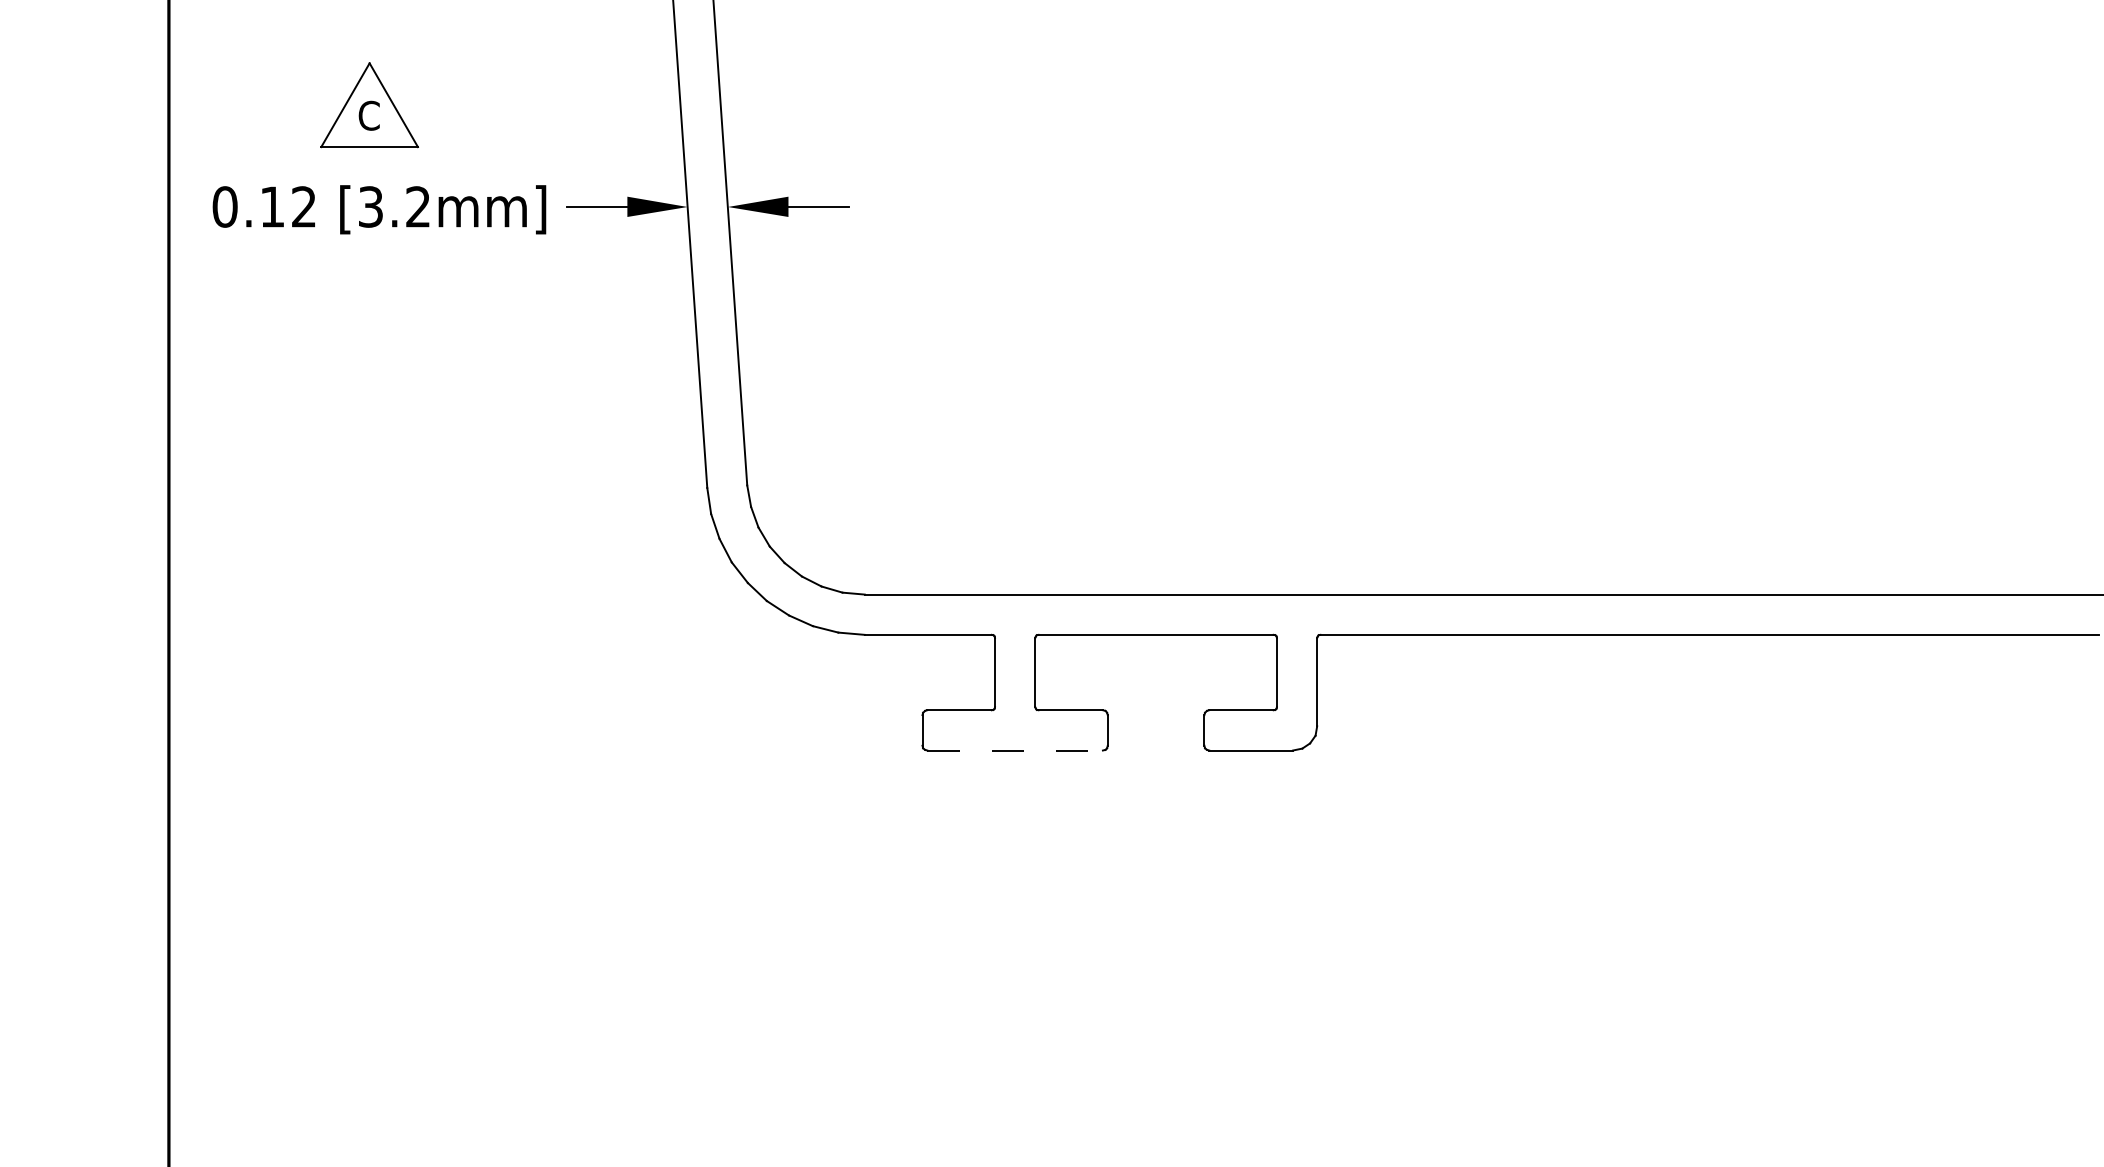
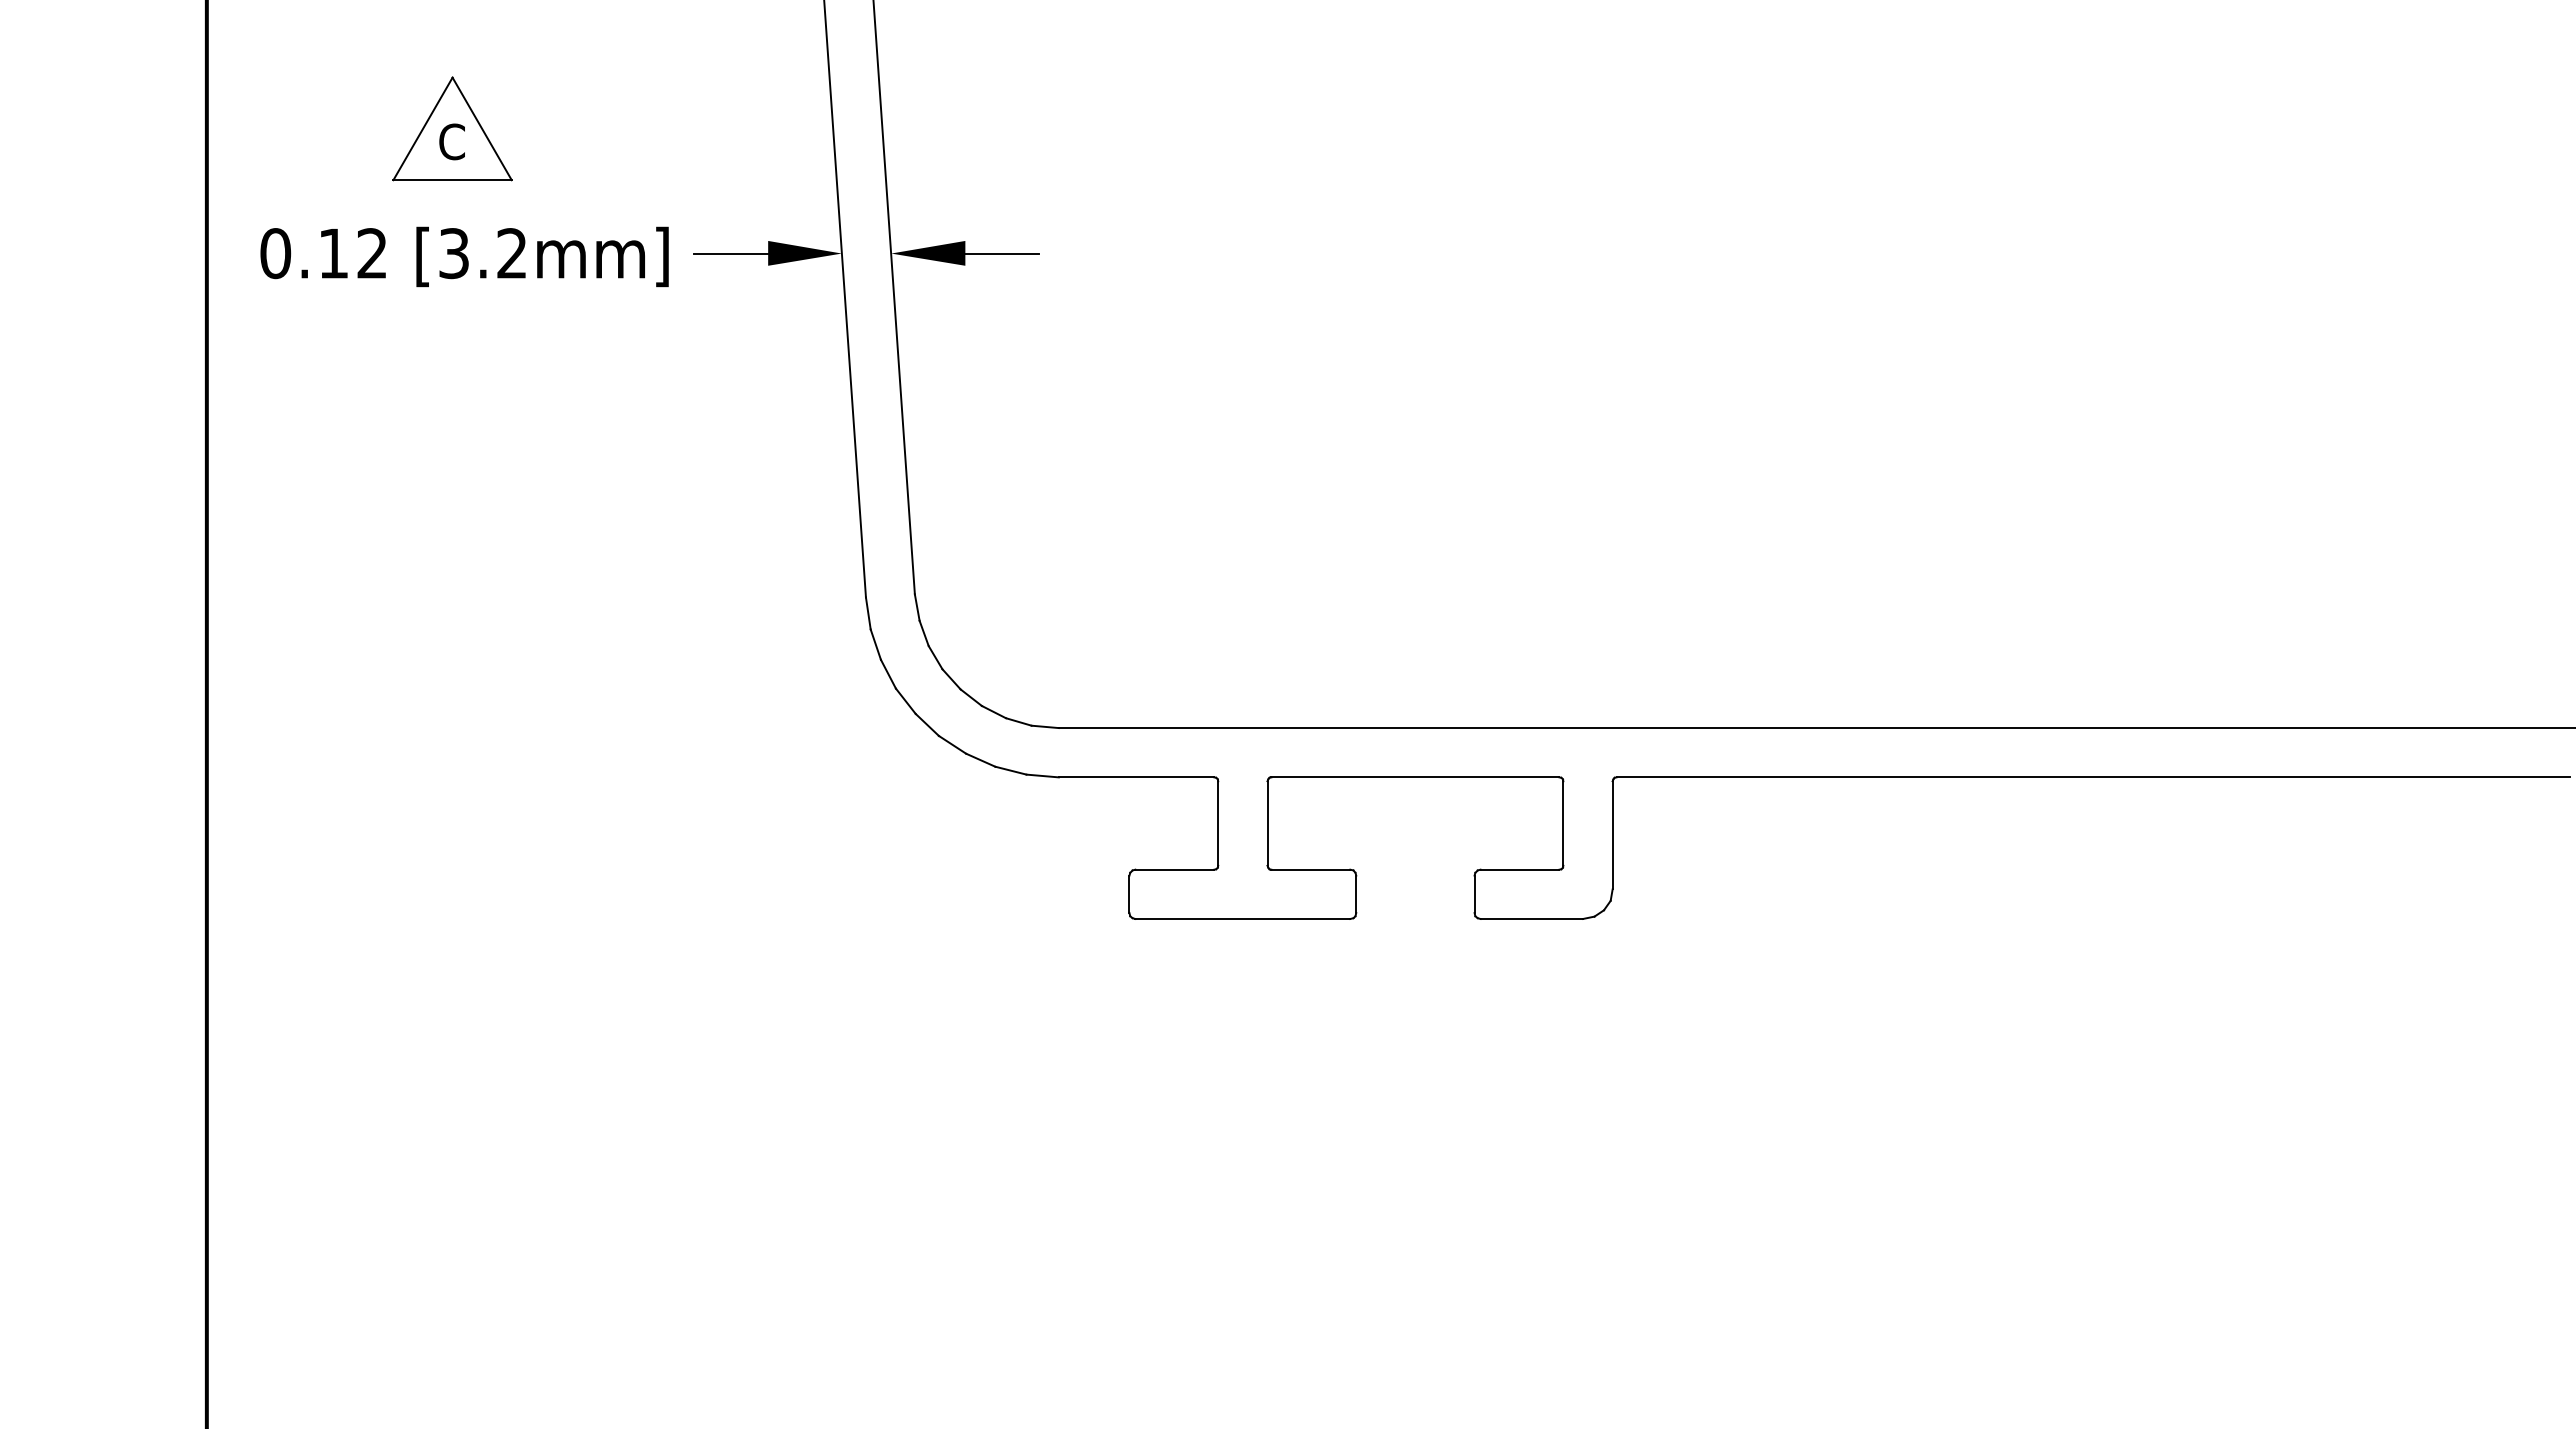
line: (1015, 750) -> (1243, 918), dashed -> solid

